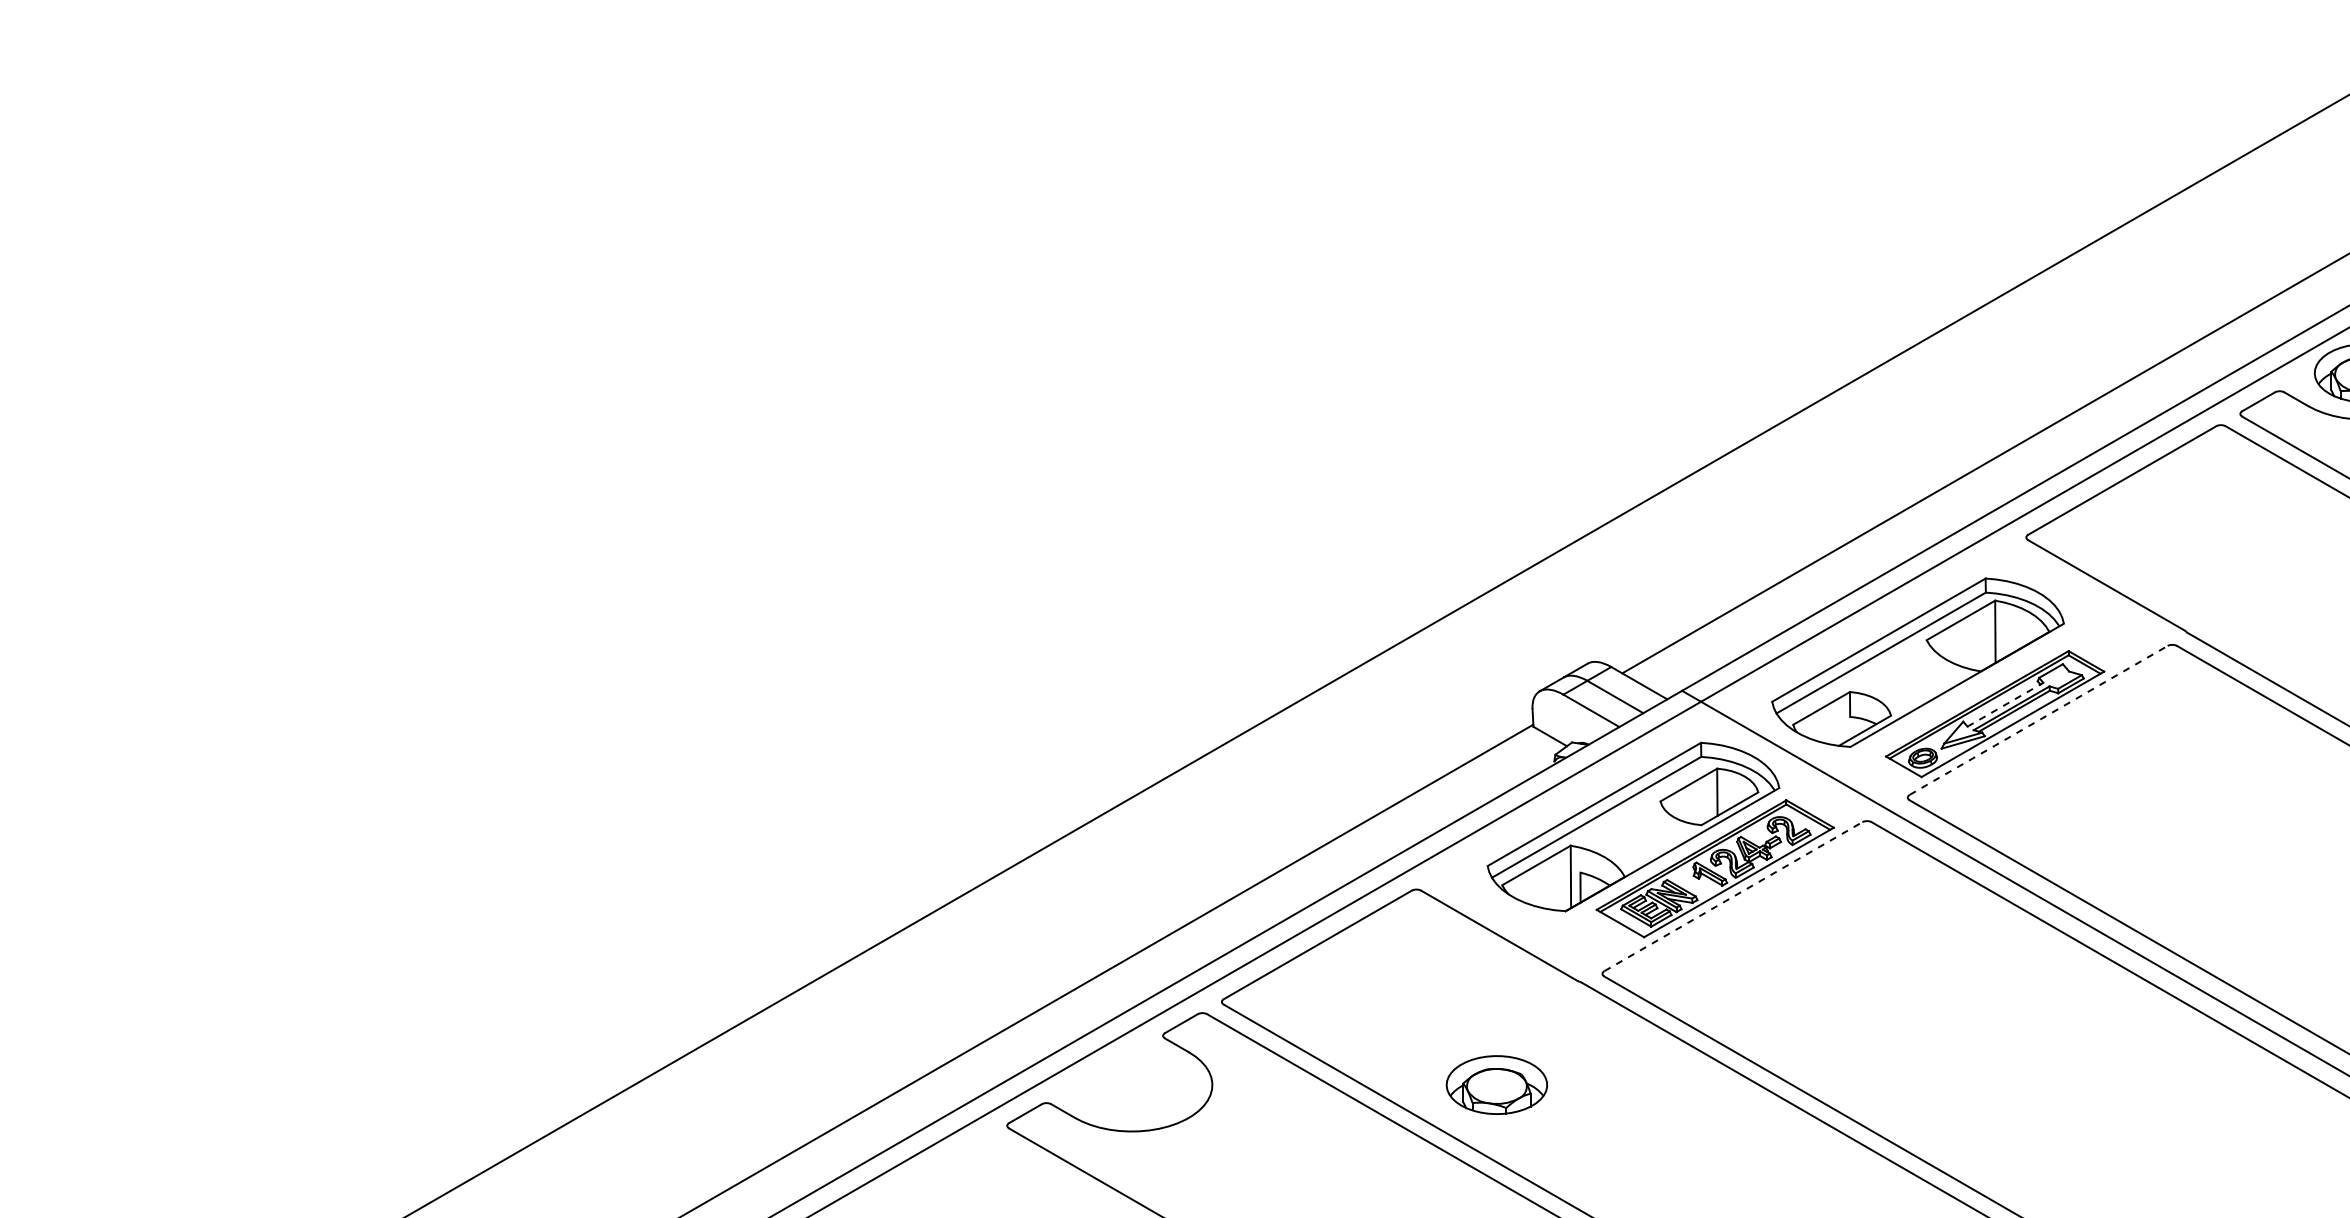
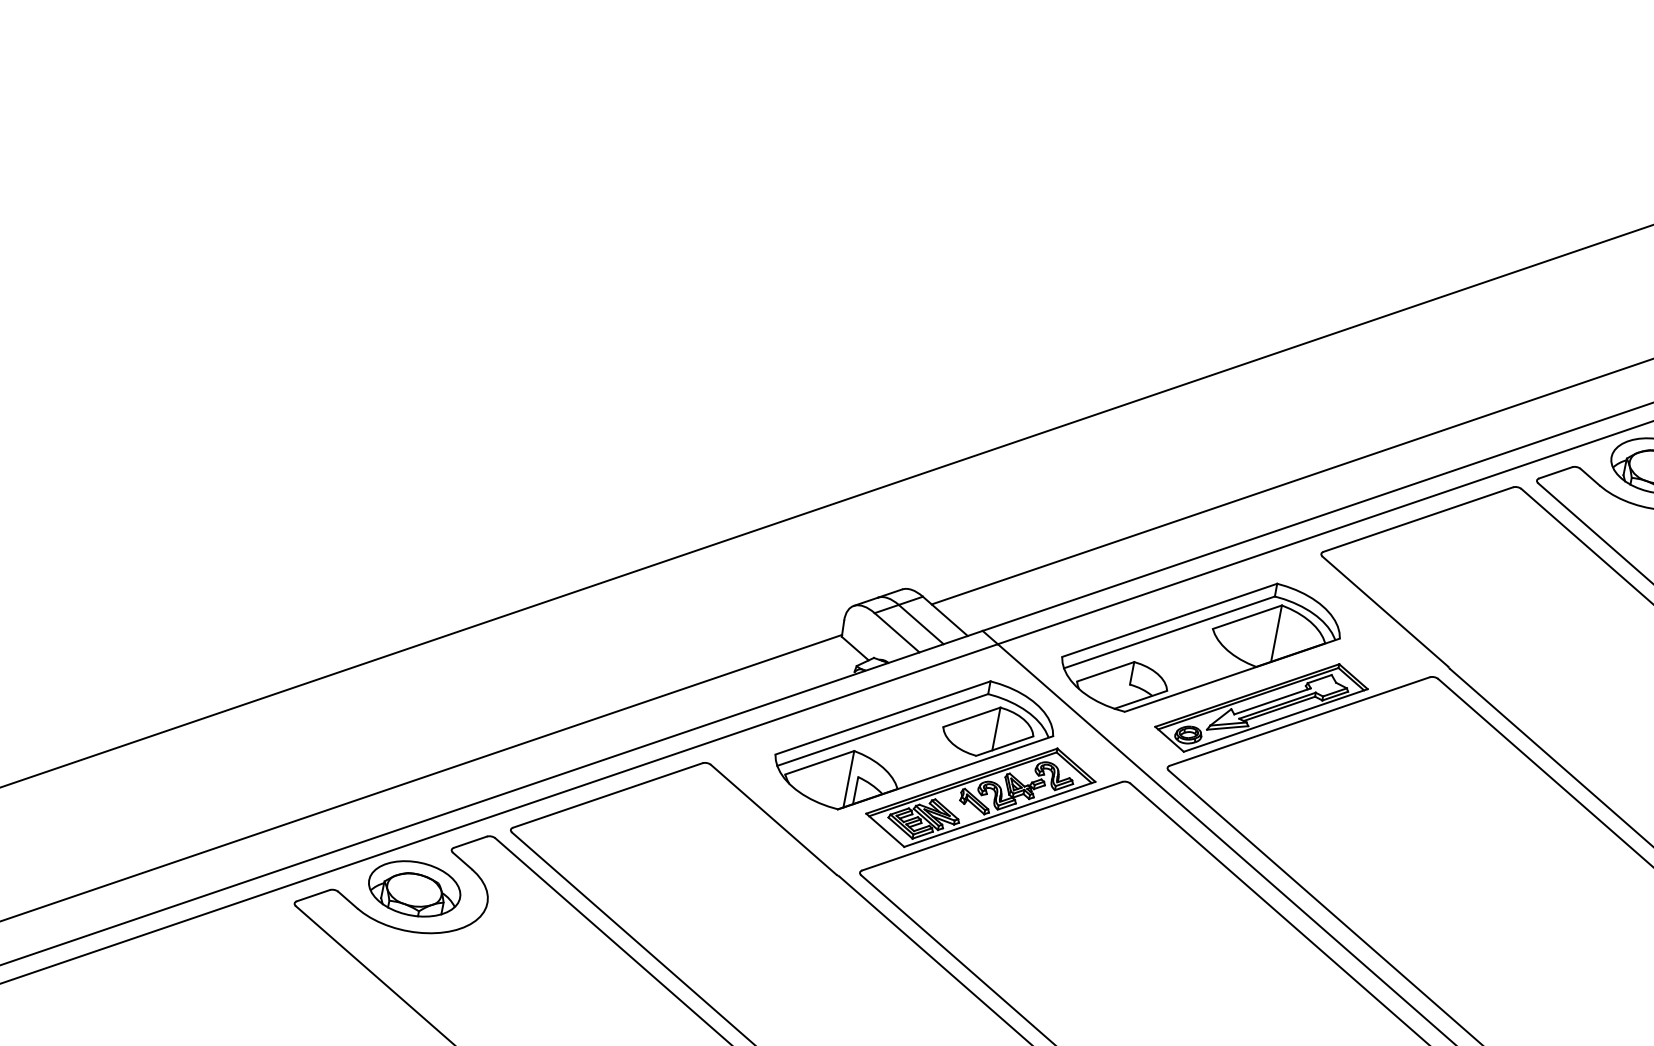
line: (2005, 704) -> (1272, 701), dashed -> solid
line: (2038, 720) -> (1299, 721), dashed -> solid
line: (1733, 896) -> (992, 826), dashed -> solid
part: (1496, 1084) -> (414, 888), moved

